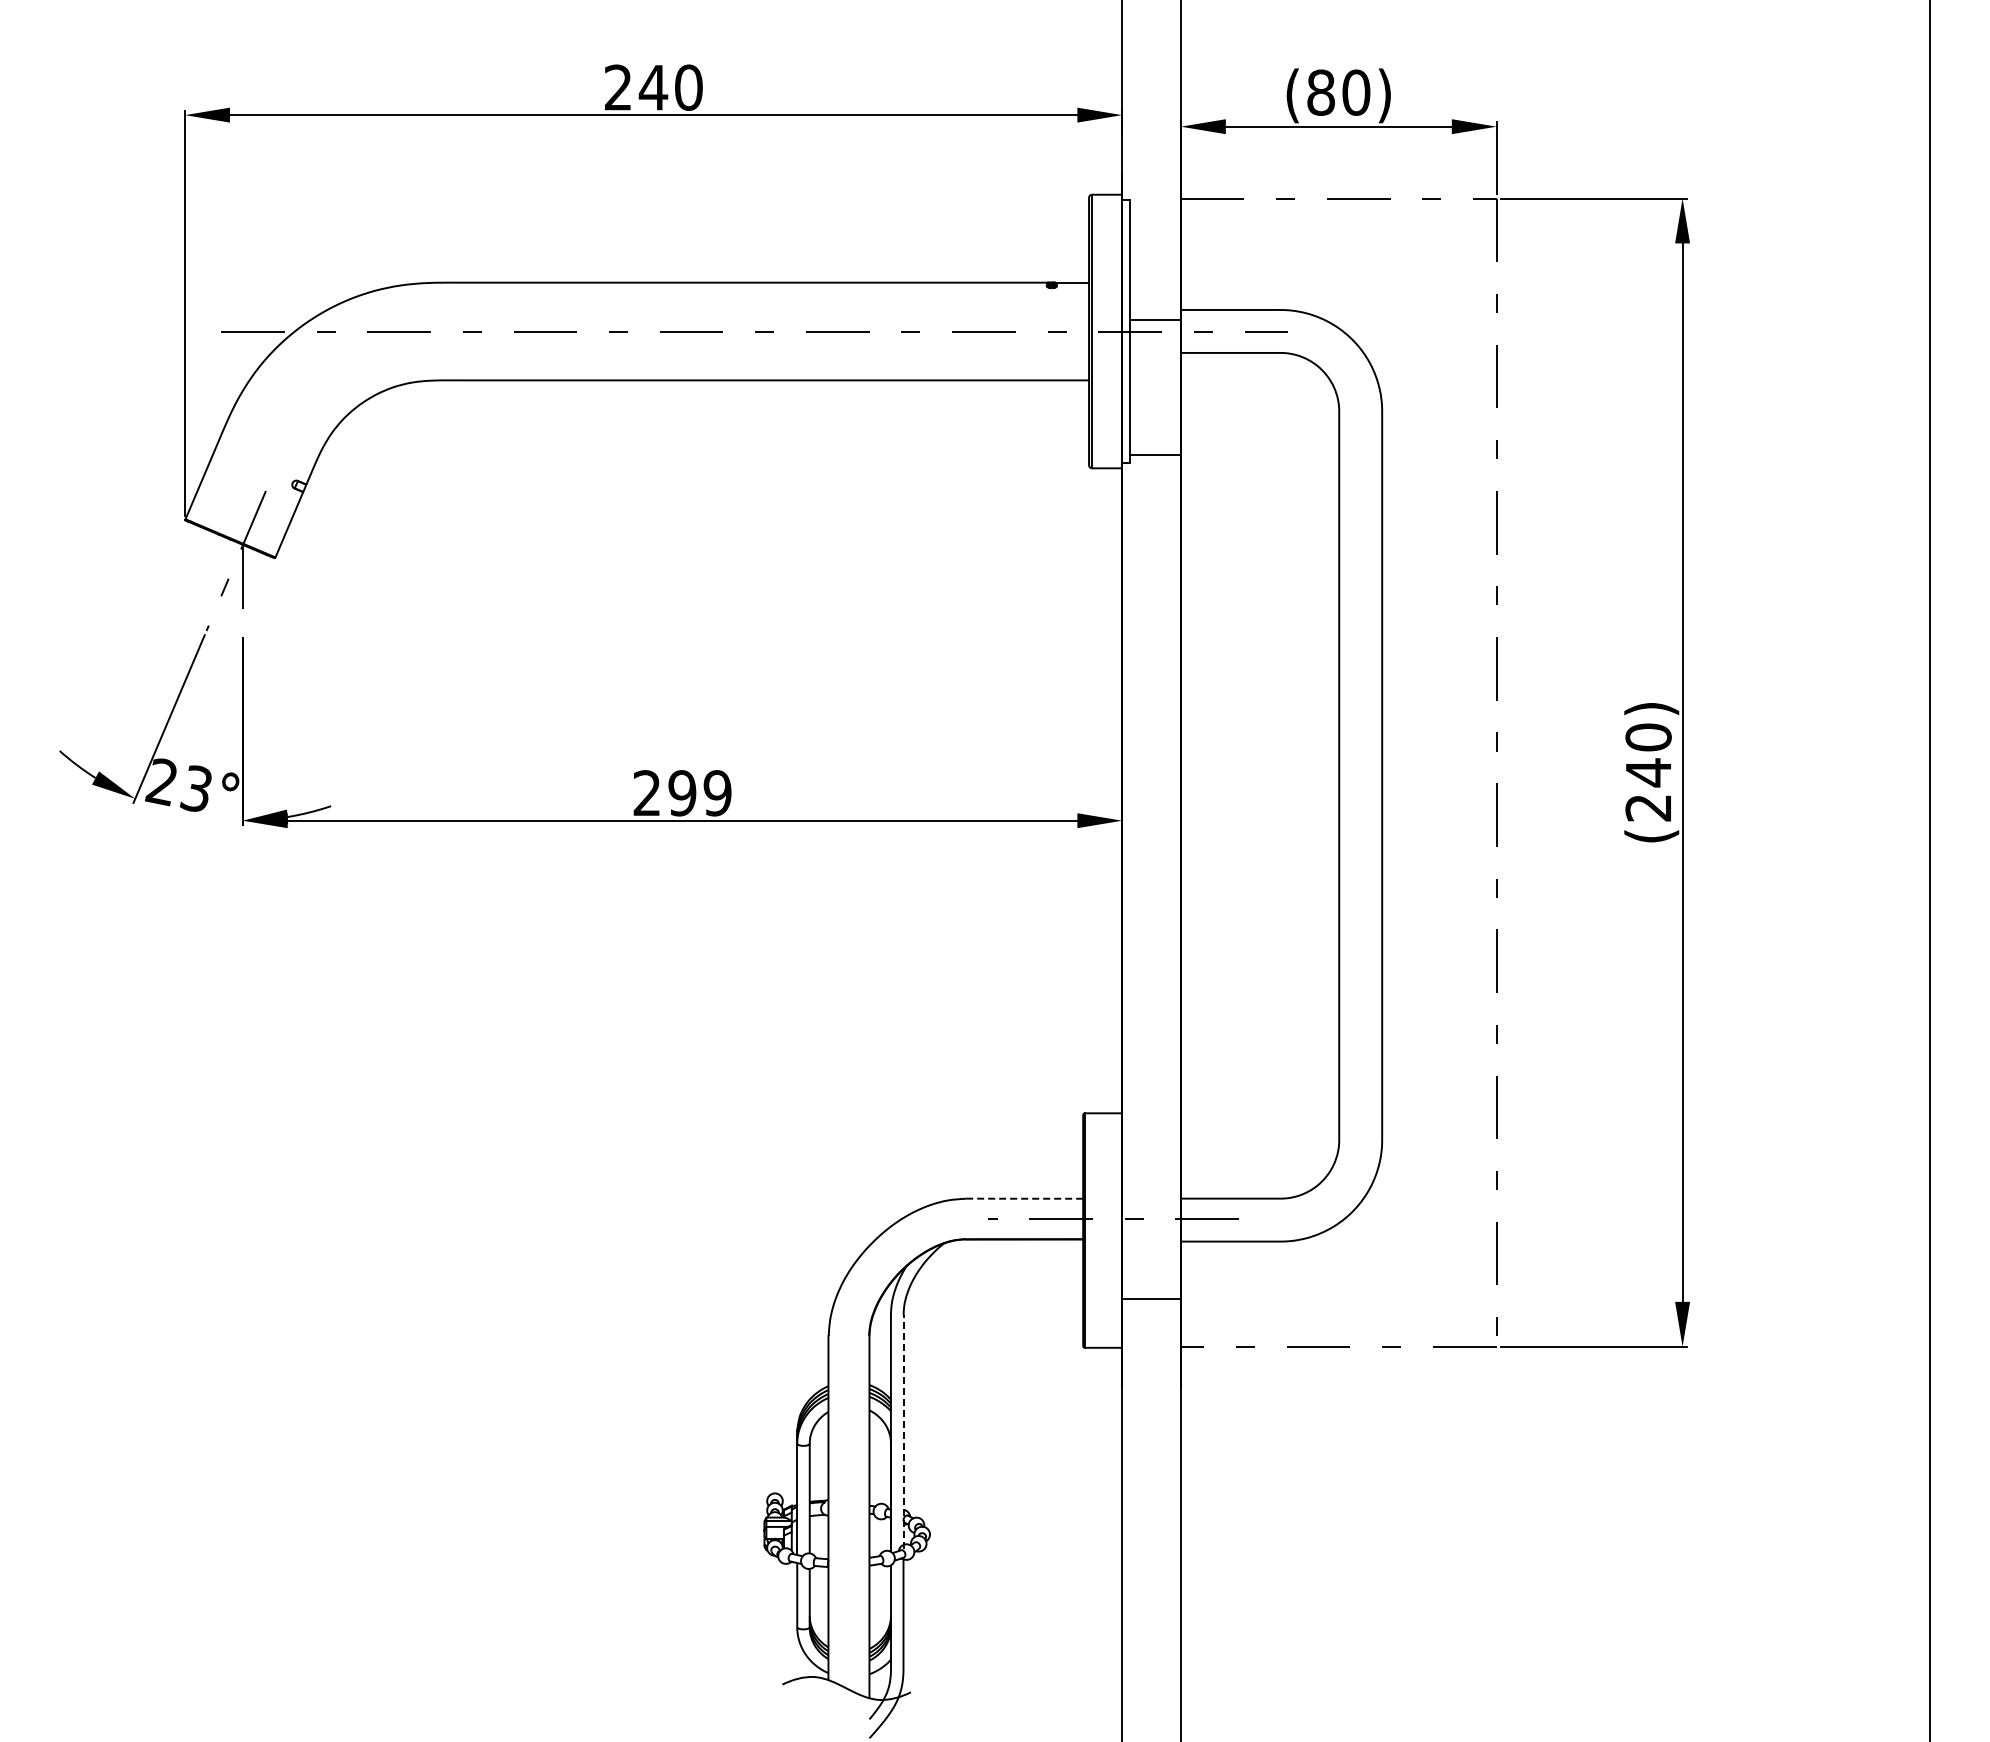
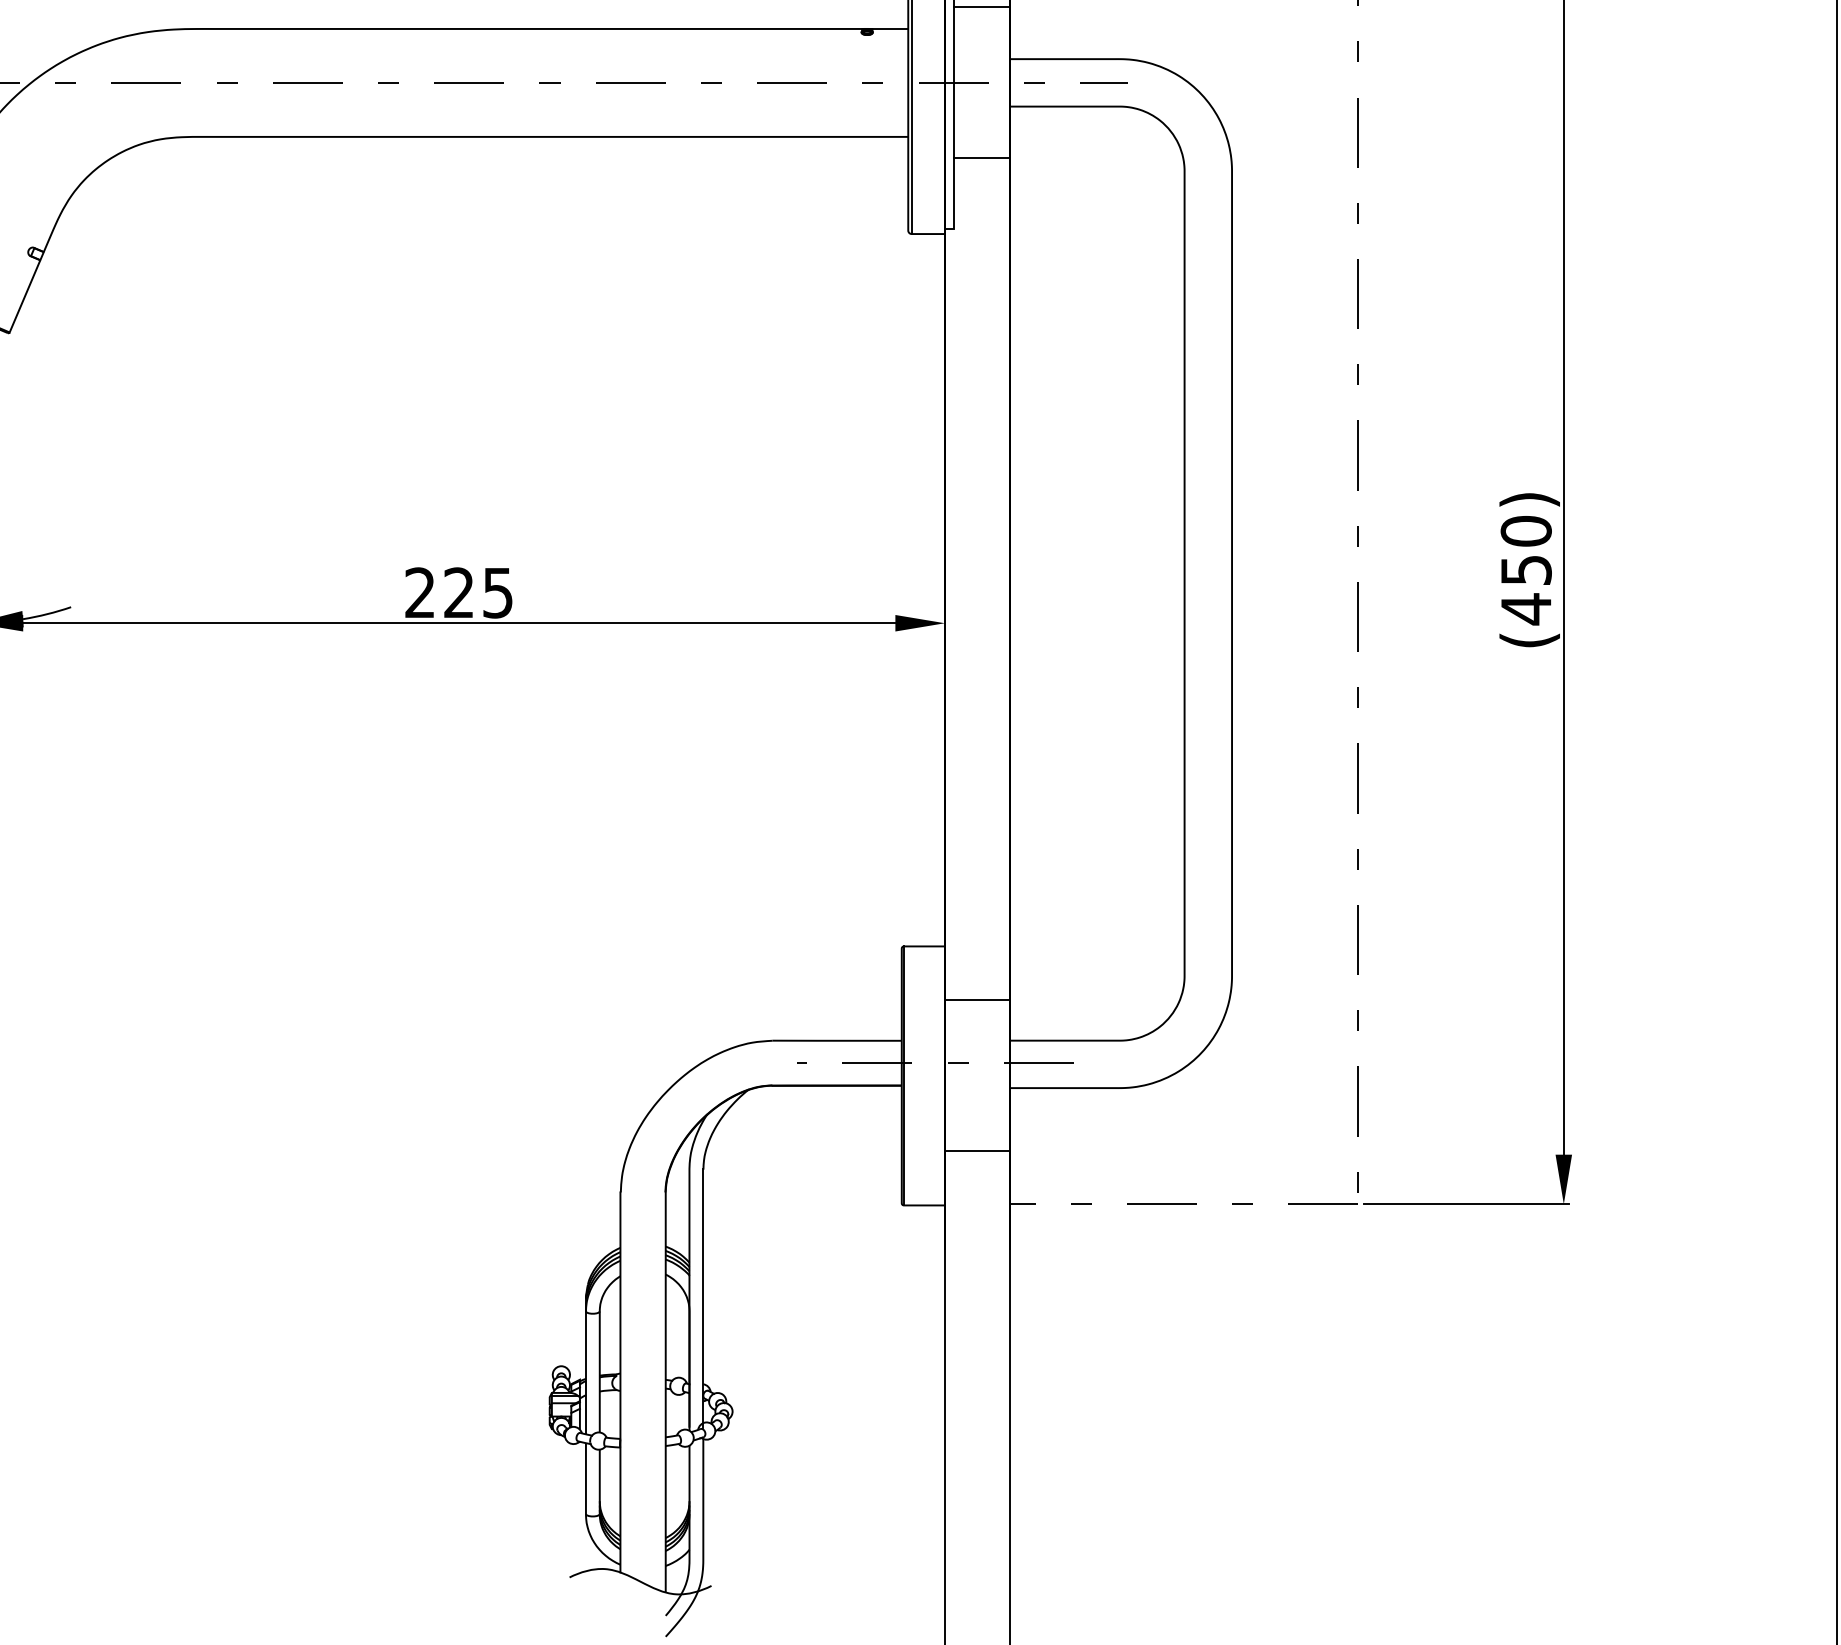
line: (1155, 320) -> (981, 7), moved
line: (1155, 454) -> (981, 158), moved
text: (1648, 790) -> (1526, 589), (240) -> (450)
text: (699, 793) -> (478, 593), 299 -> 225
line: (1151, 1162) -> (977, 1000), added
line: (1023, 1198) -> (835, 1040), dashed -> solid
line: (903, 1431) -> (703, 1297), dashed -> solid

